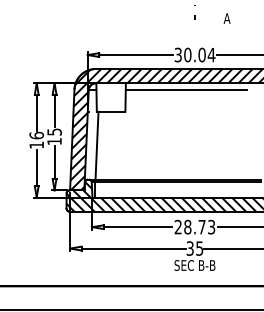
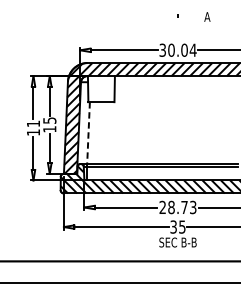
line: (185, 90) -> (169, 82), removed
text: (36, 135) -> (33, 123), 16 -> 11
line: (97, 145) -> (88, 132), solid -> dashed

